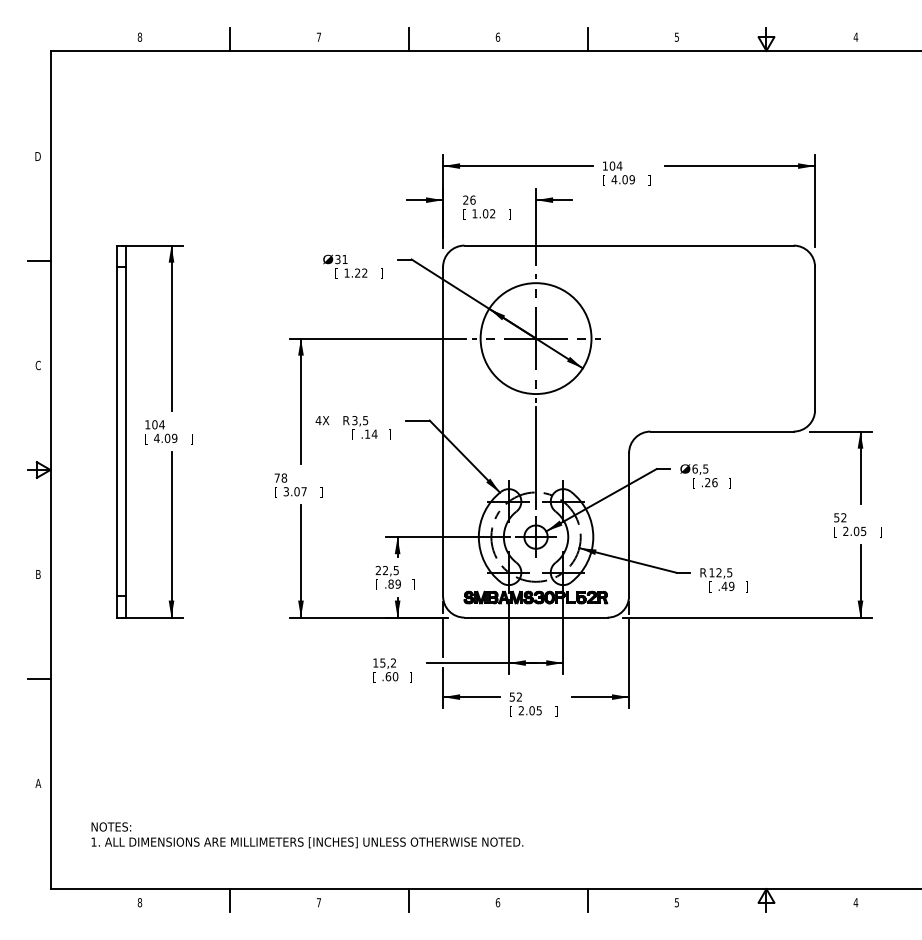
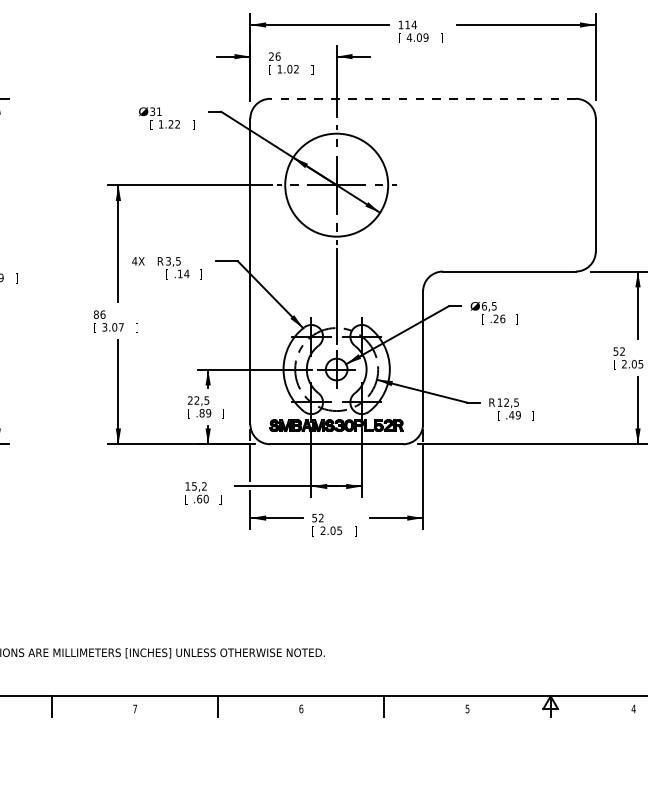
text: (612, 165) -> (407, 24), 104 -> 114
line: (629, 245) -> (423, 98), solid -> dashed
text: (280, 477) -> (99, 314), 78 -> 86

